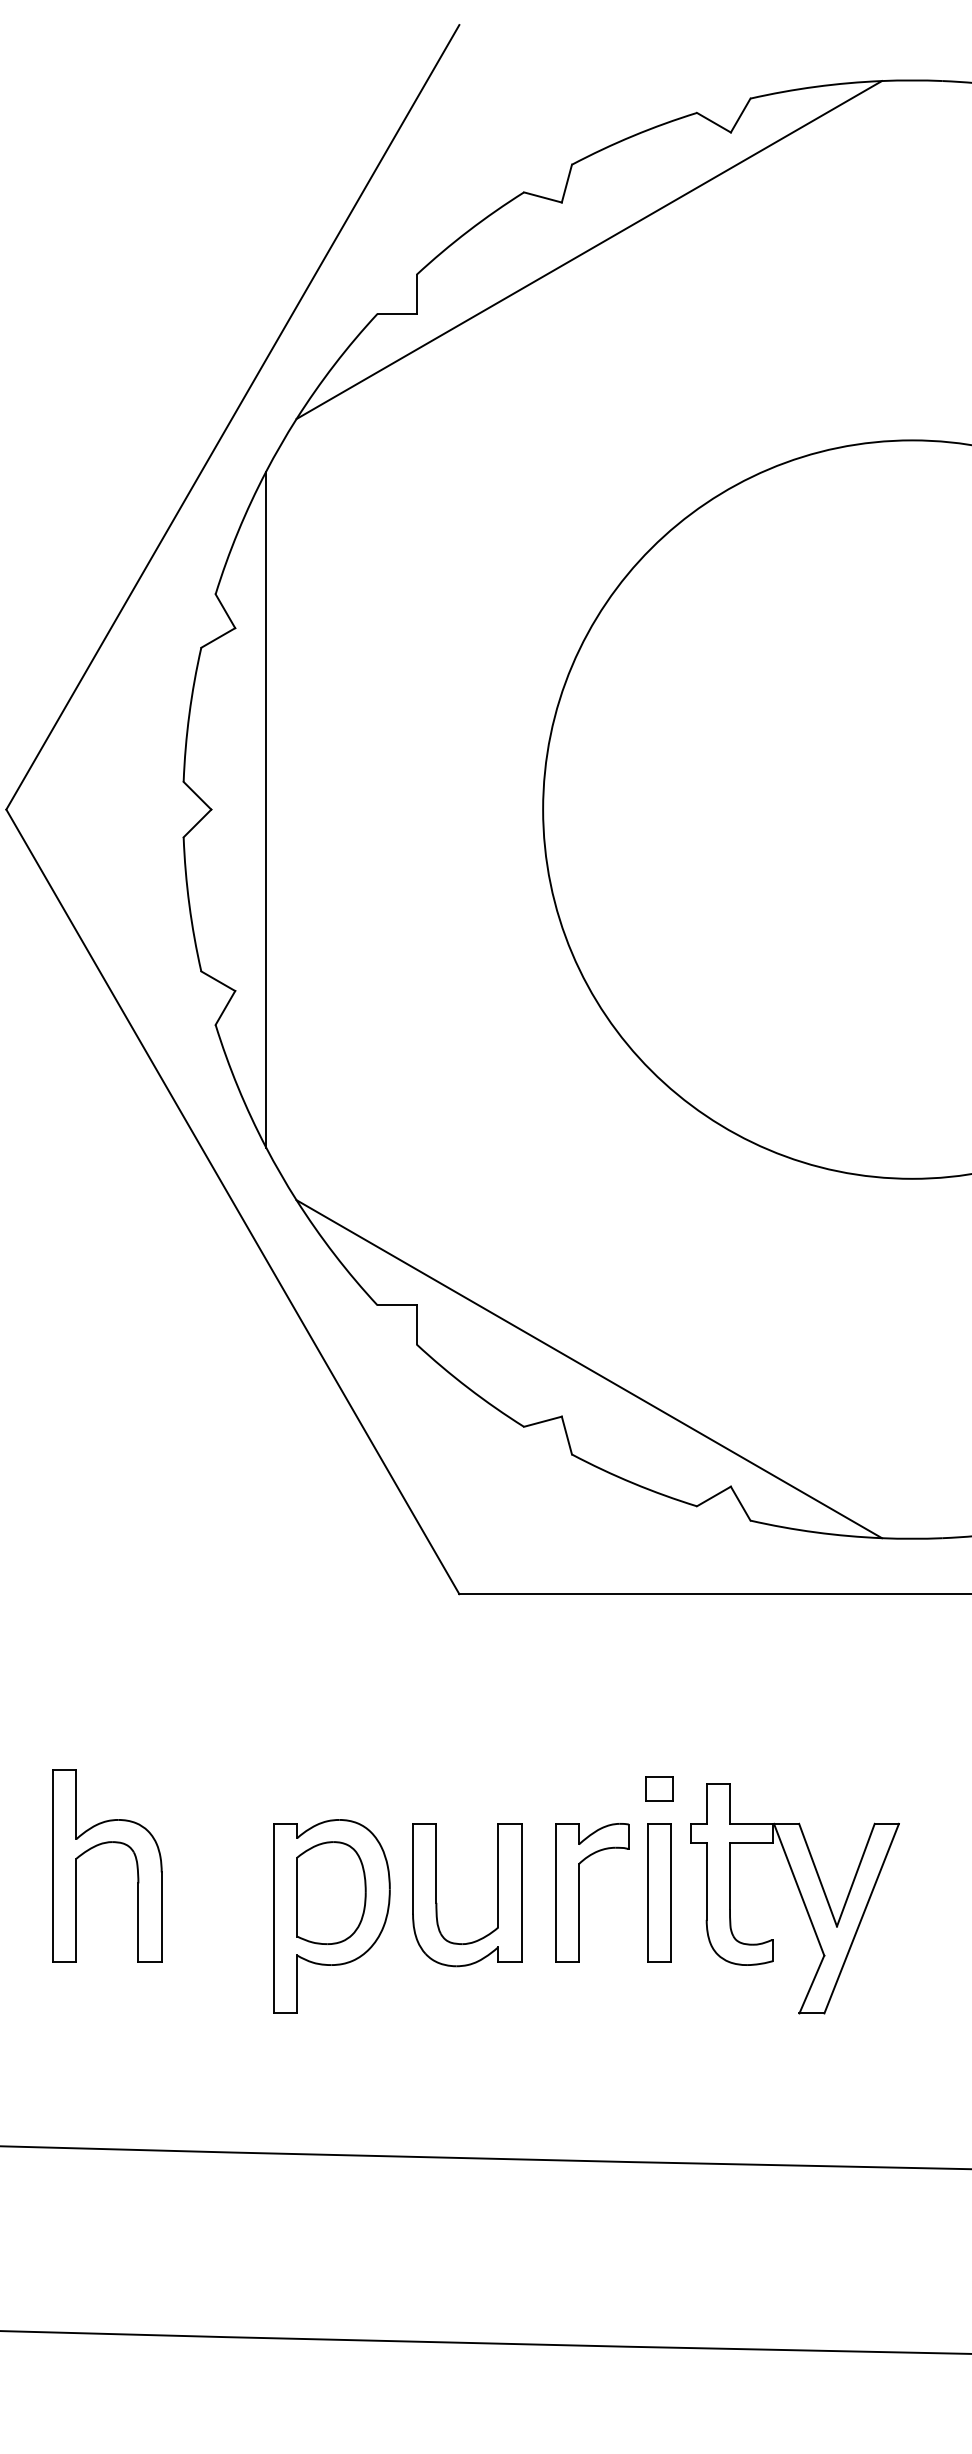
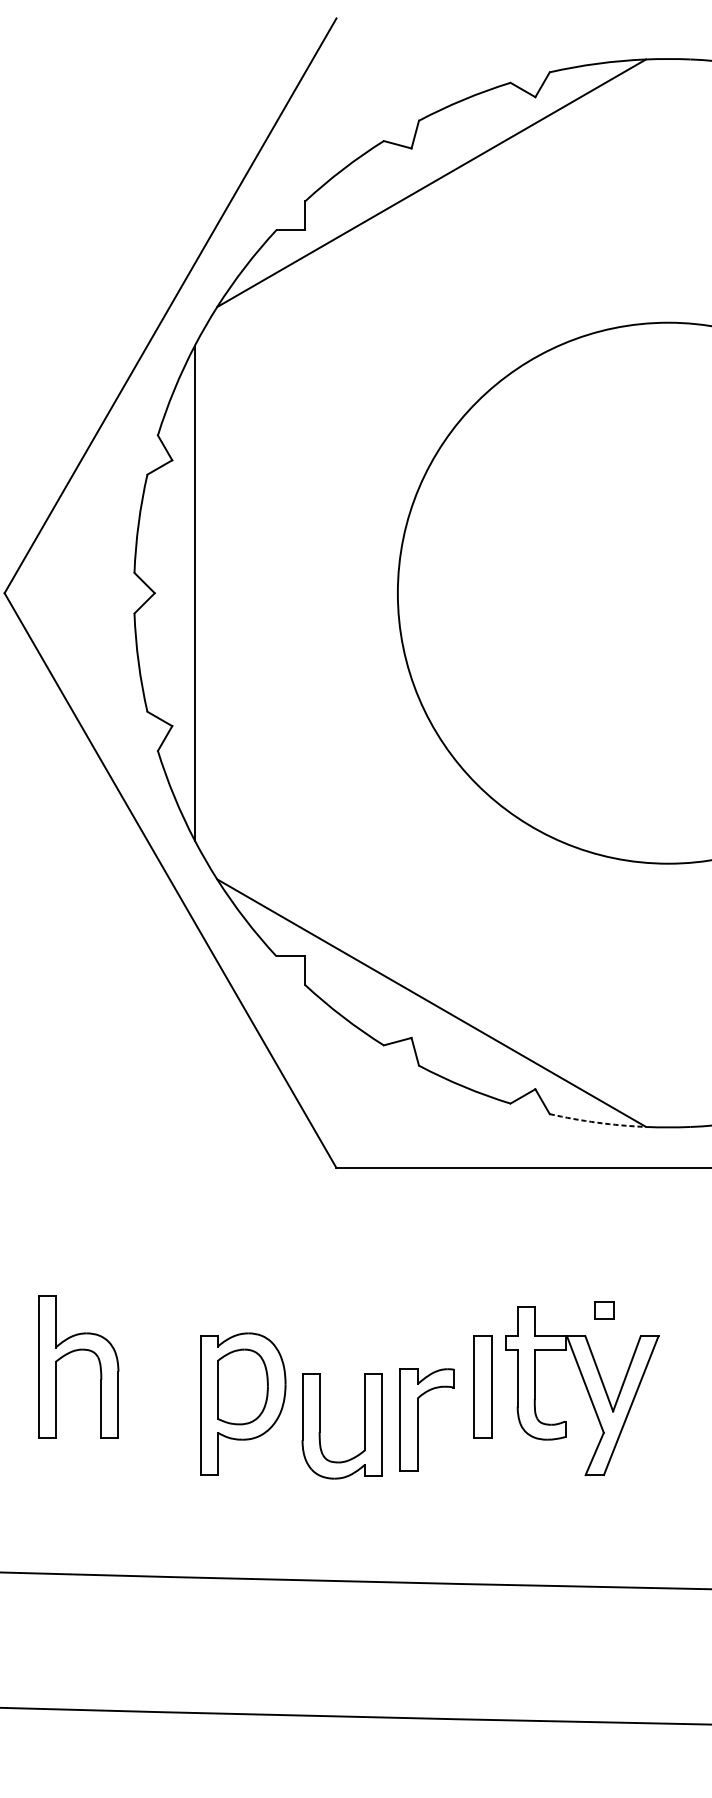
arc: (815, 1532) -> (597, 1122), solid -> dashed
part: (659, 1788) -> (604, 1310), moved
part: (579, 1892) -> (417, 1419), moved
part: (497, 1895) -> (364, 1426), moved

